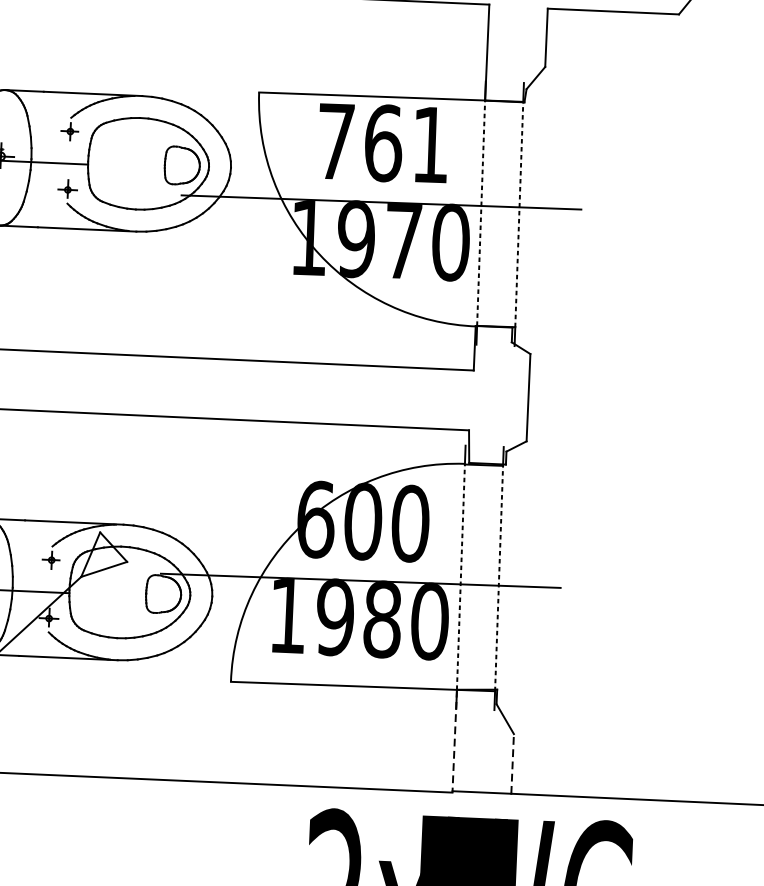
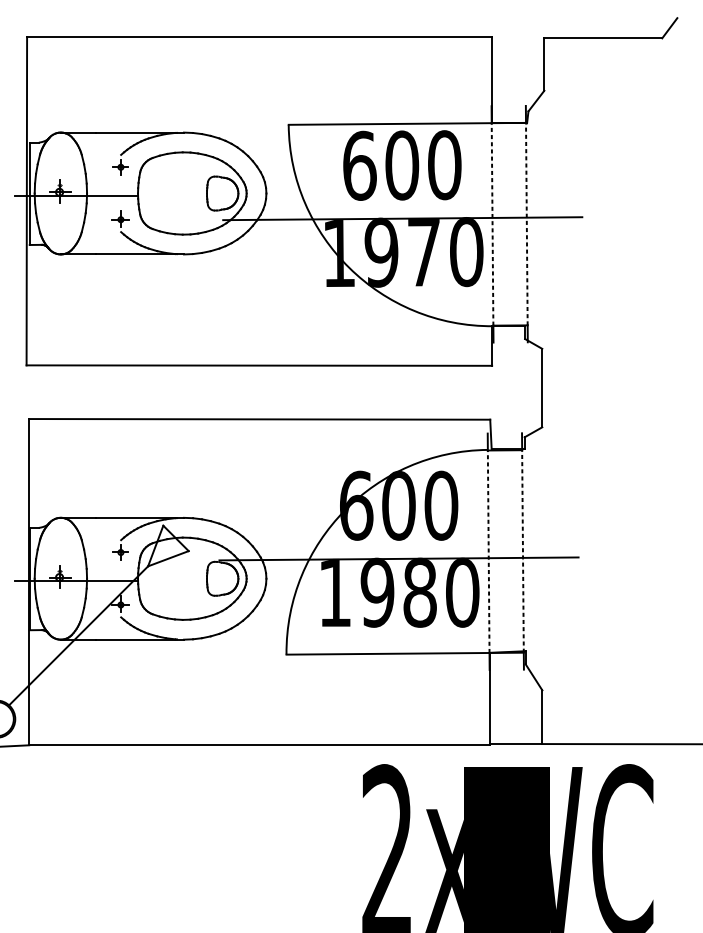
text: (383, 143) -> (402, 165), 761 -> 600
line: (454, 741) -> (489, 699), dashed -> solid
line: (512, 764) -> (542, 717), dashed -> solid

